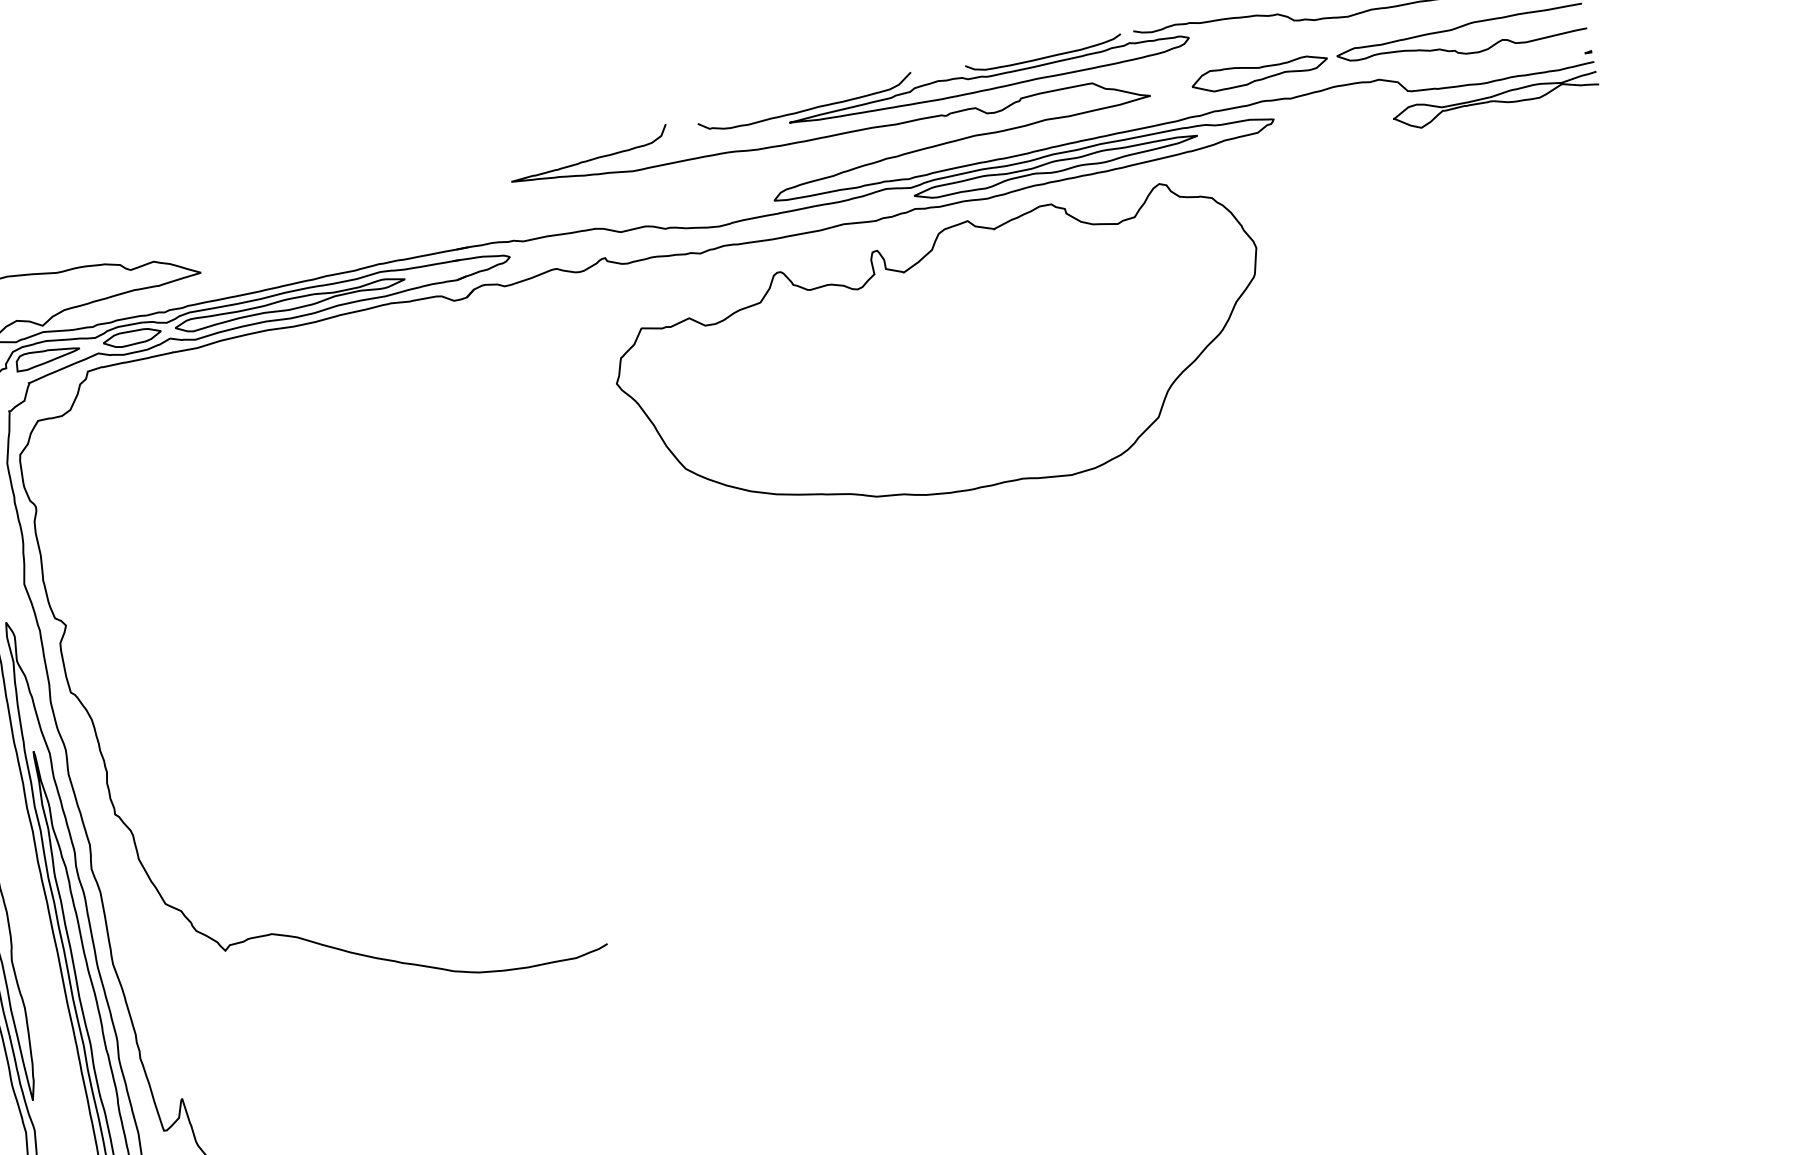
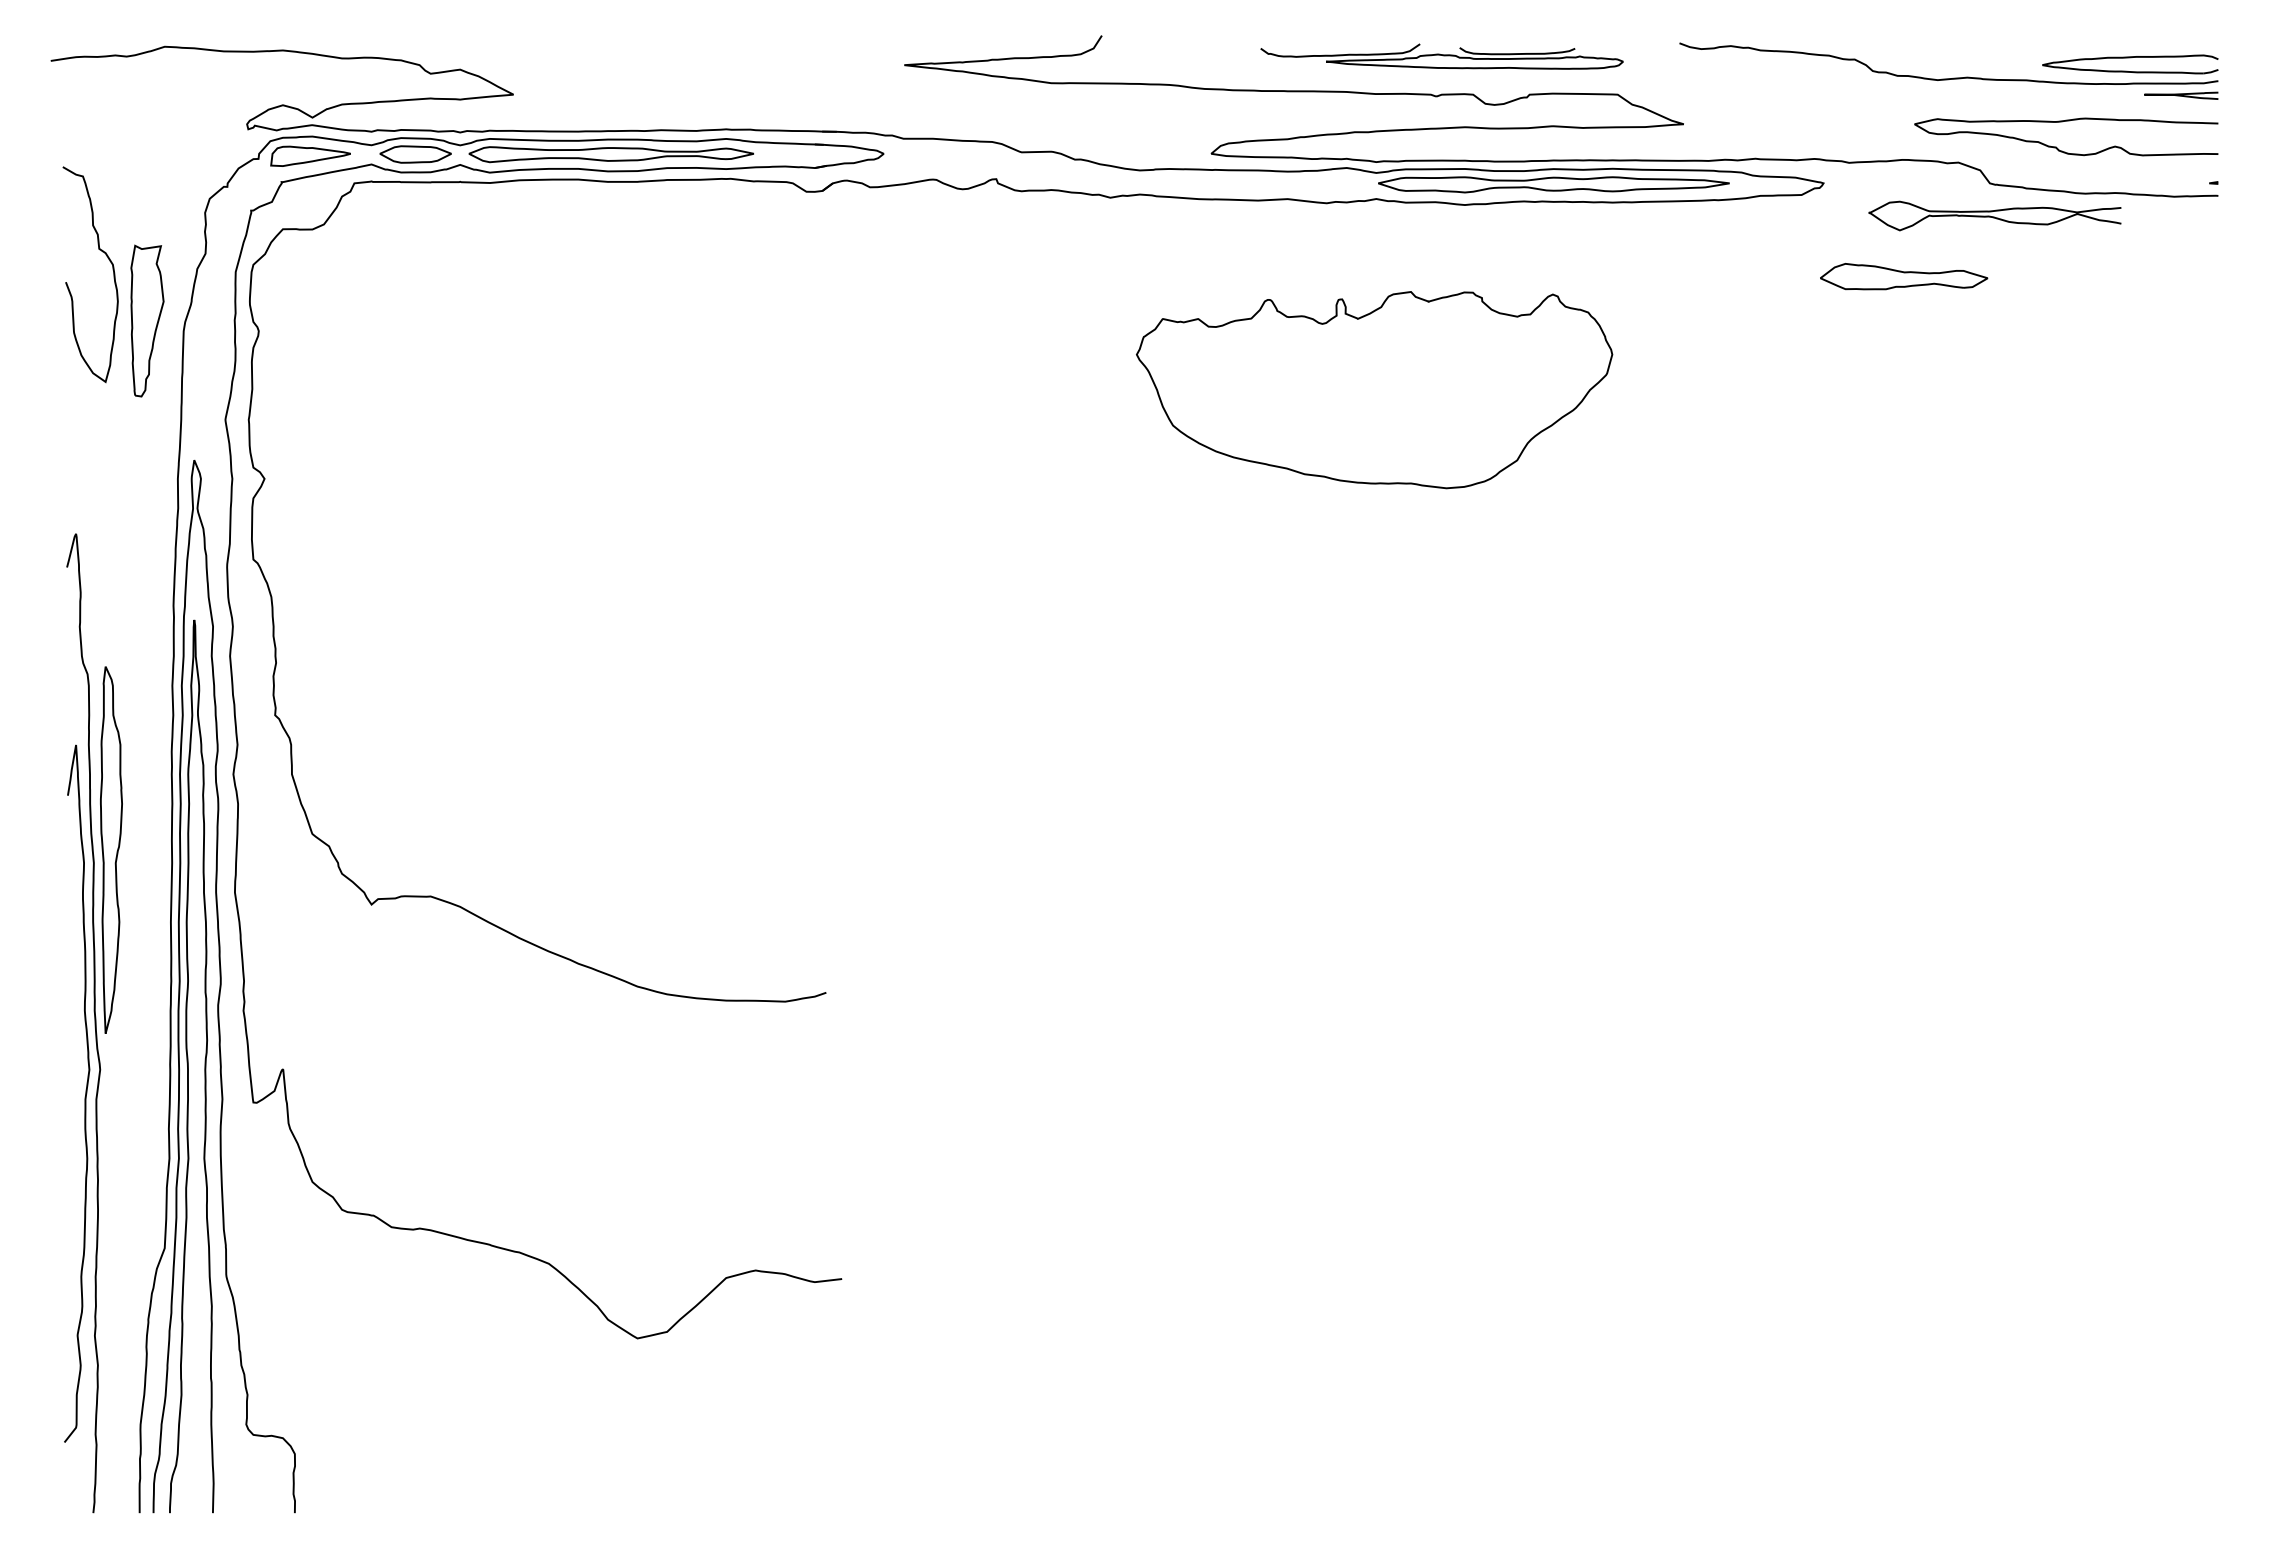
part: (1259, 71) -> (1904, 276), moved
part: (943, 82) -> (1441, 56), size x0.6
curve: (1495, 100) -> (1994, 216), moved
part: (946, 363) -> (1374, 389), size x0.6

